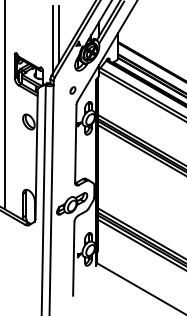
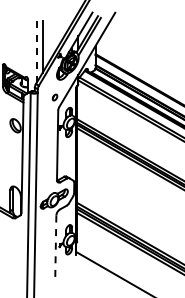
line: (52, 39) -> (36, 51), solid -> dashed
line: (73, 259) -> (55, 248), solid -> dashed

